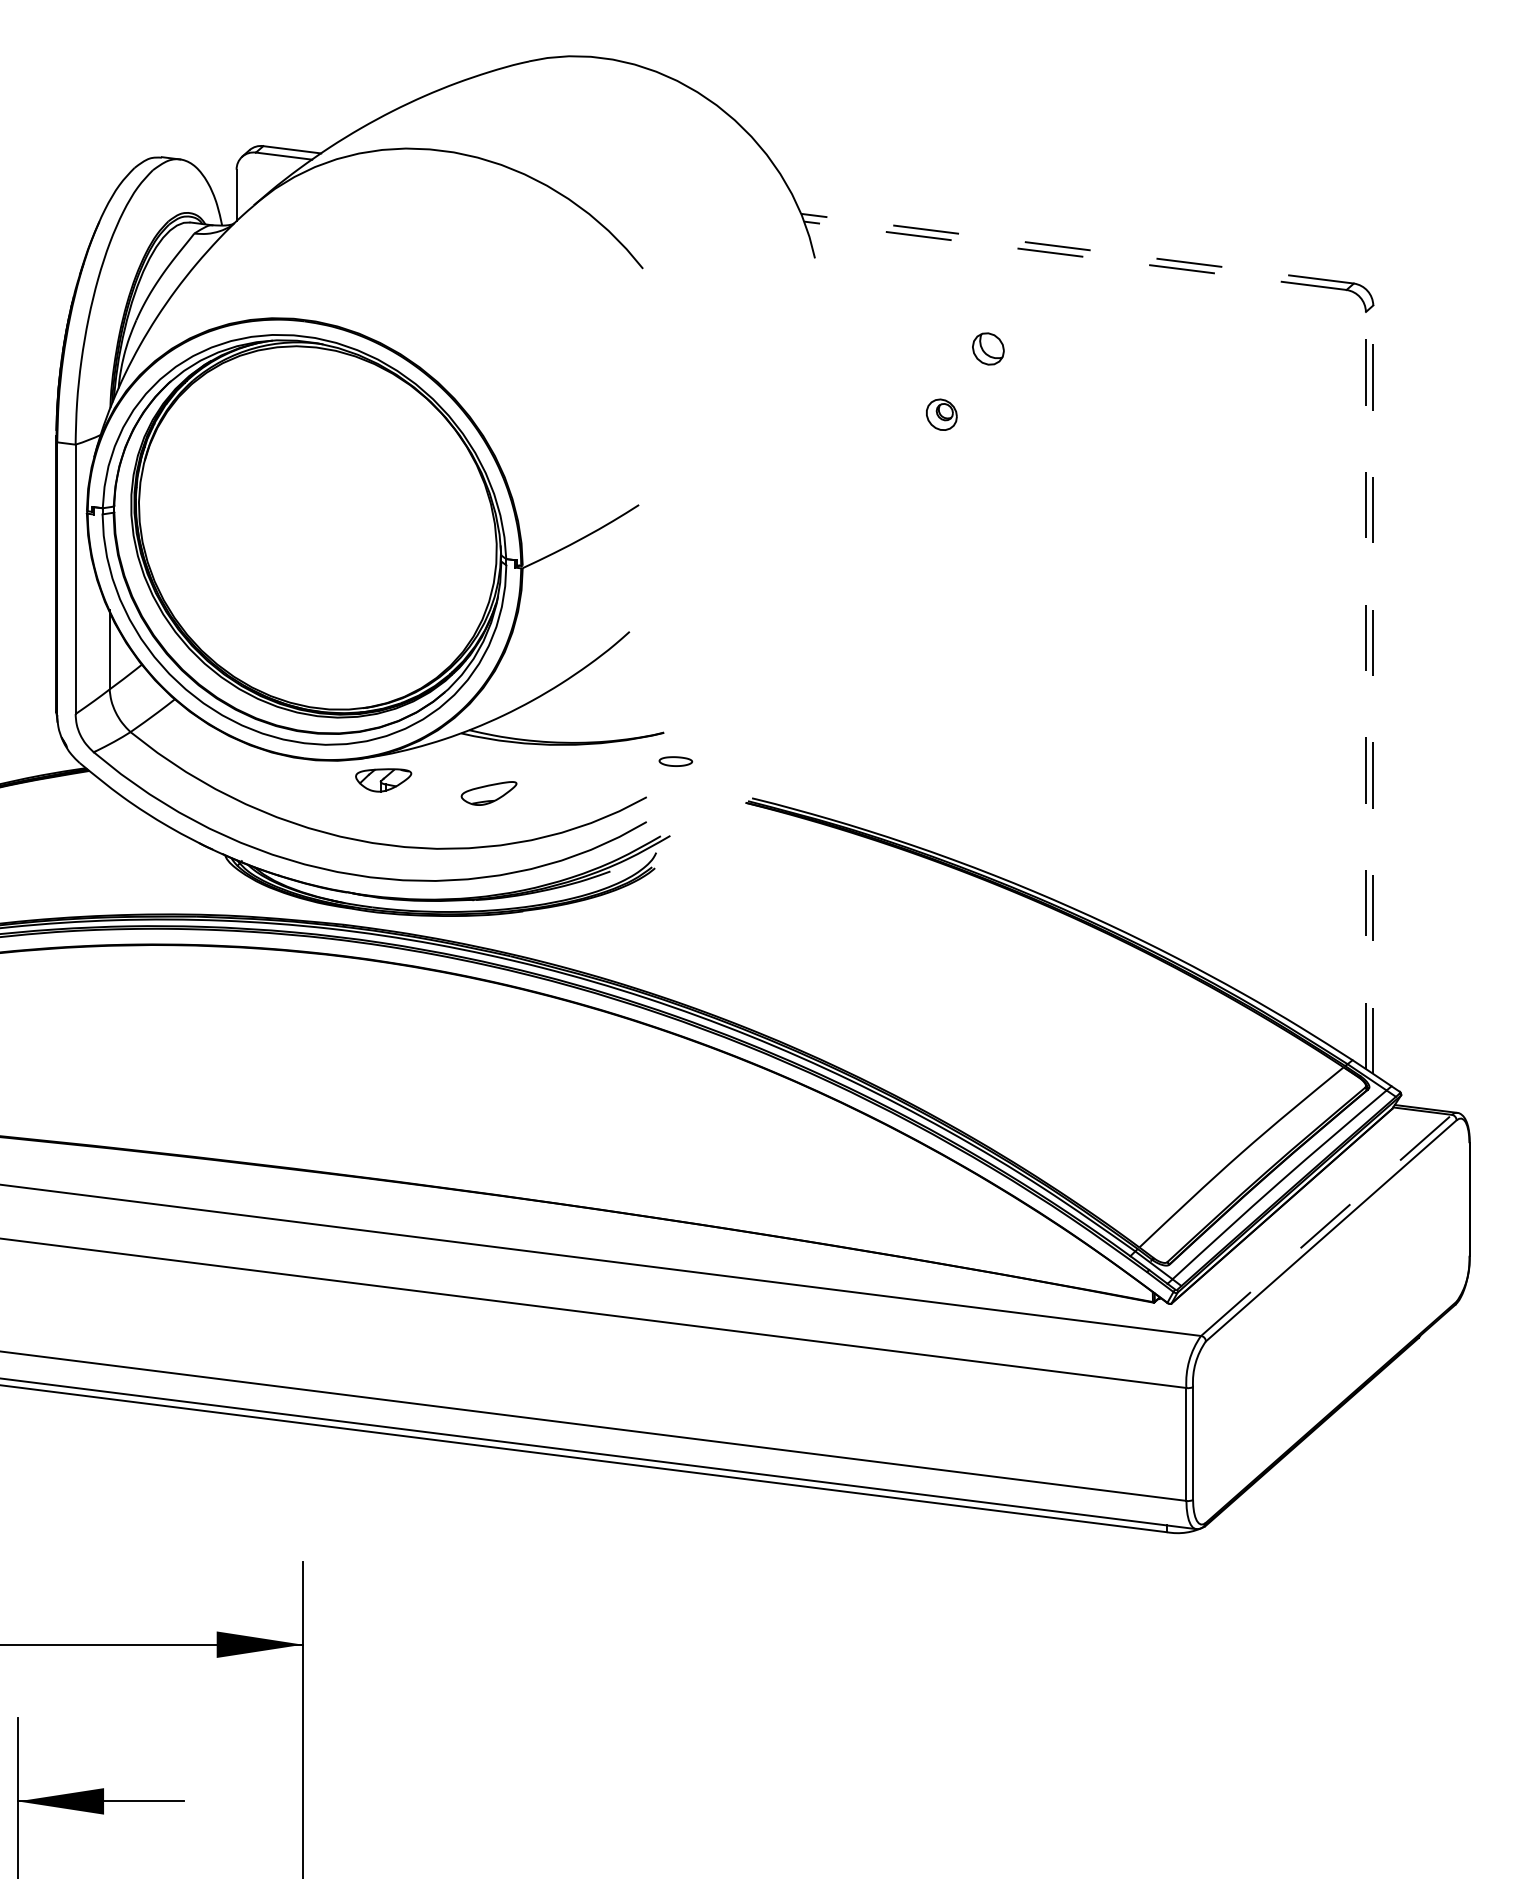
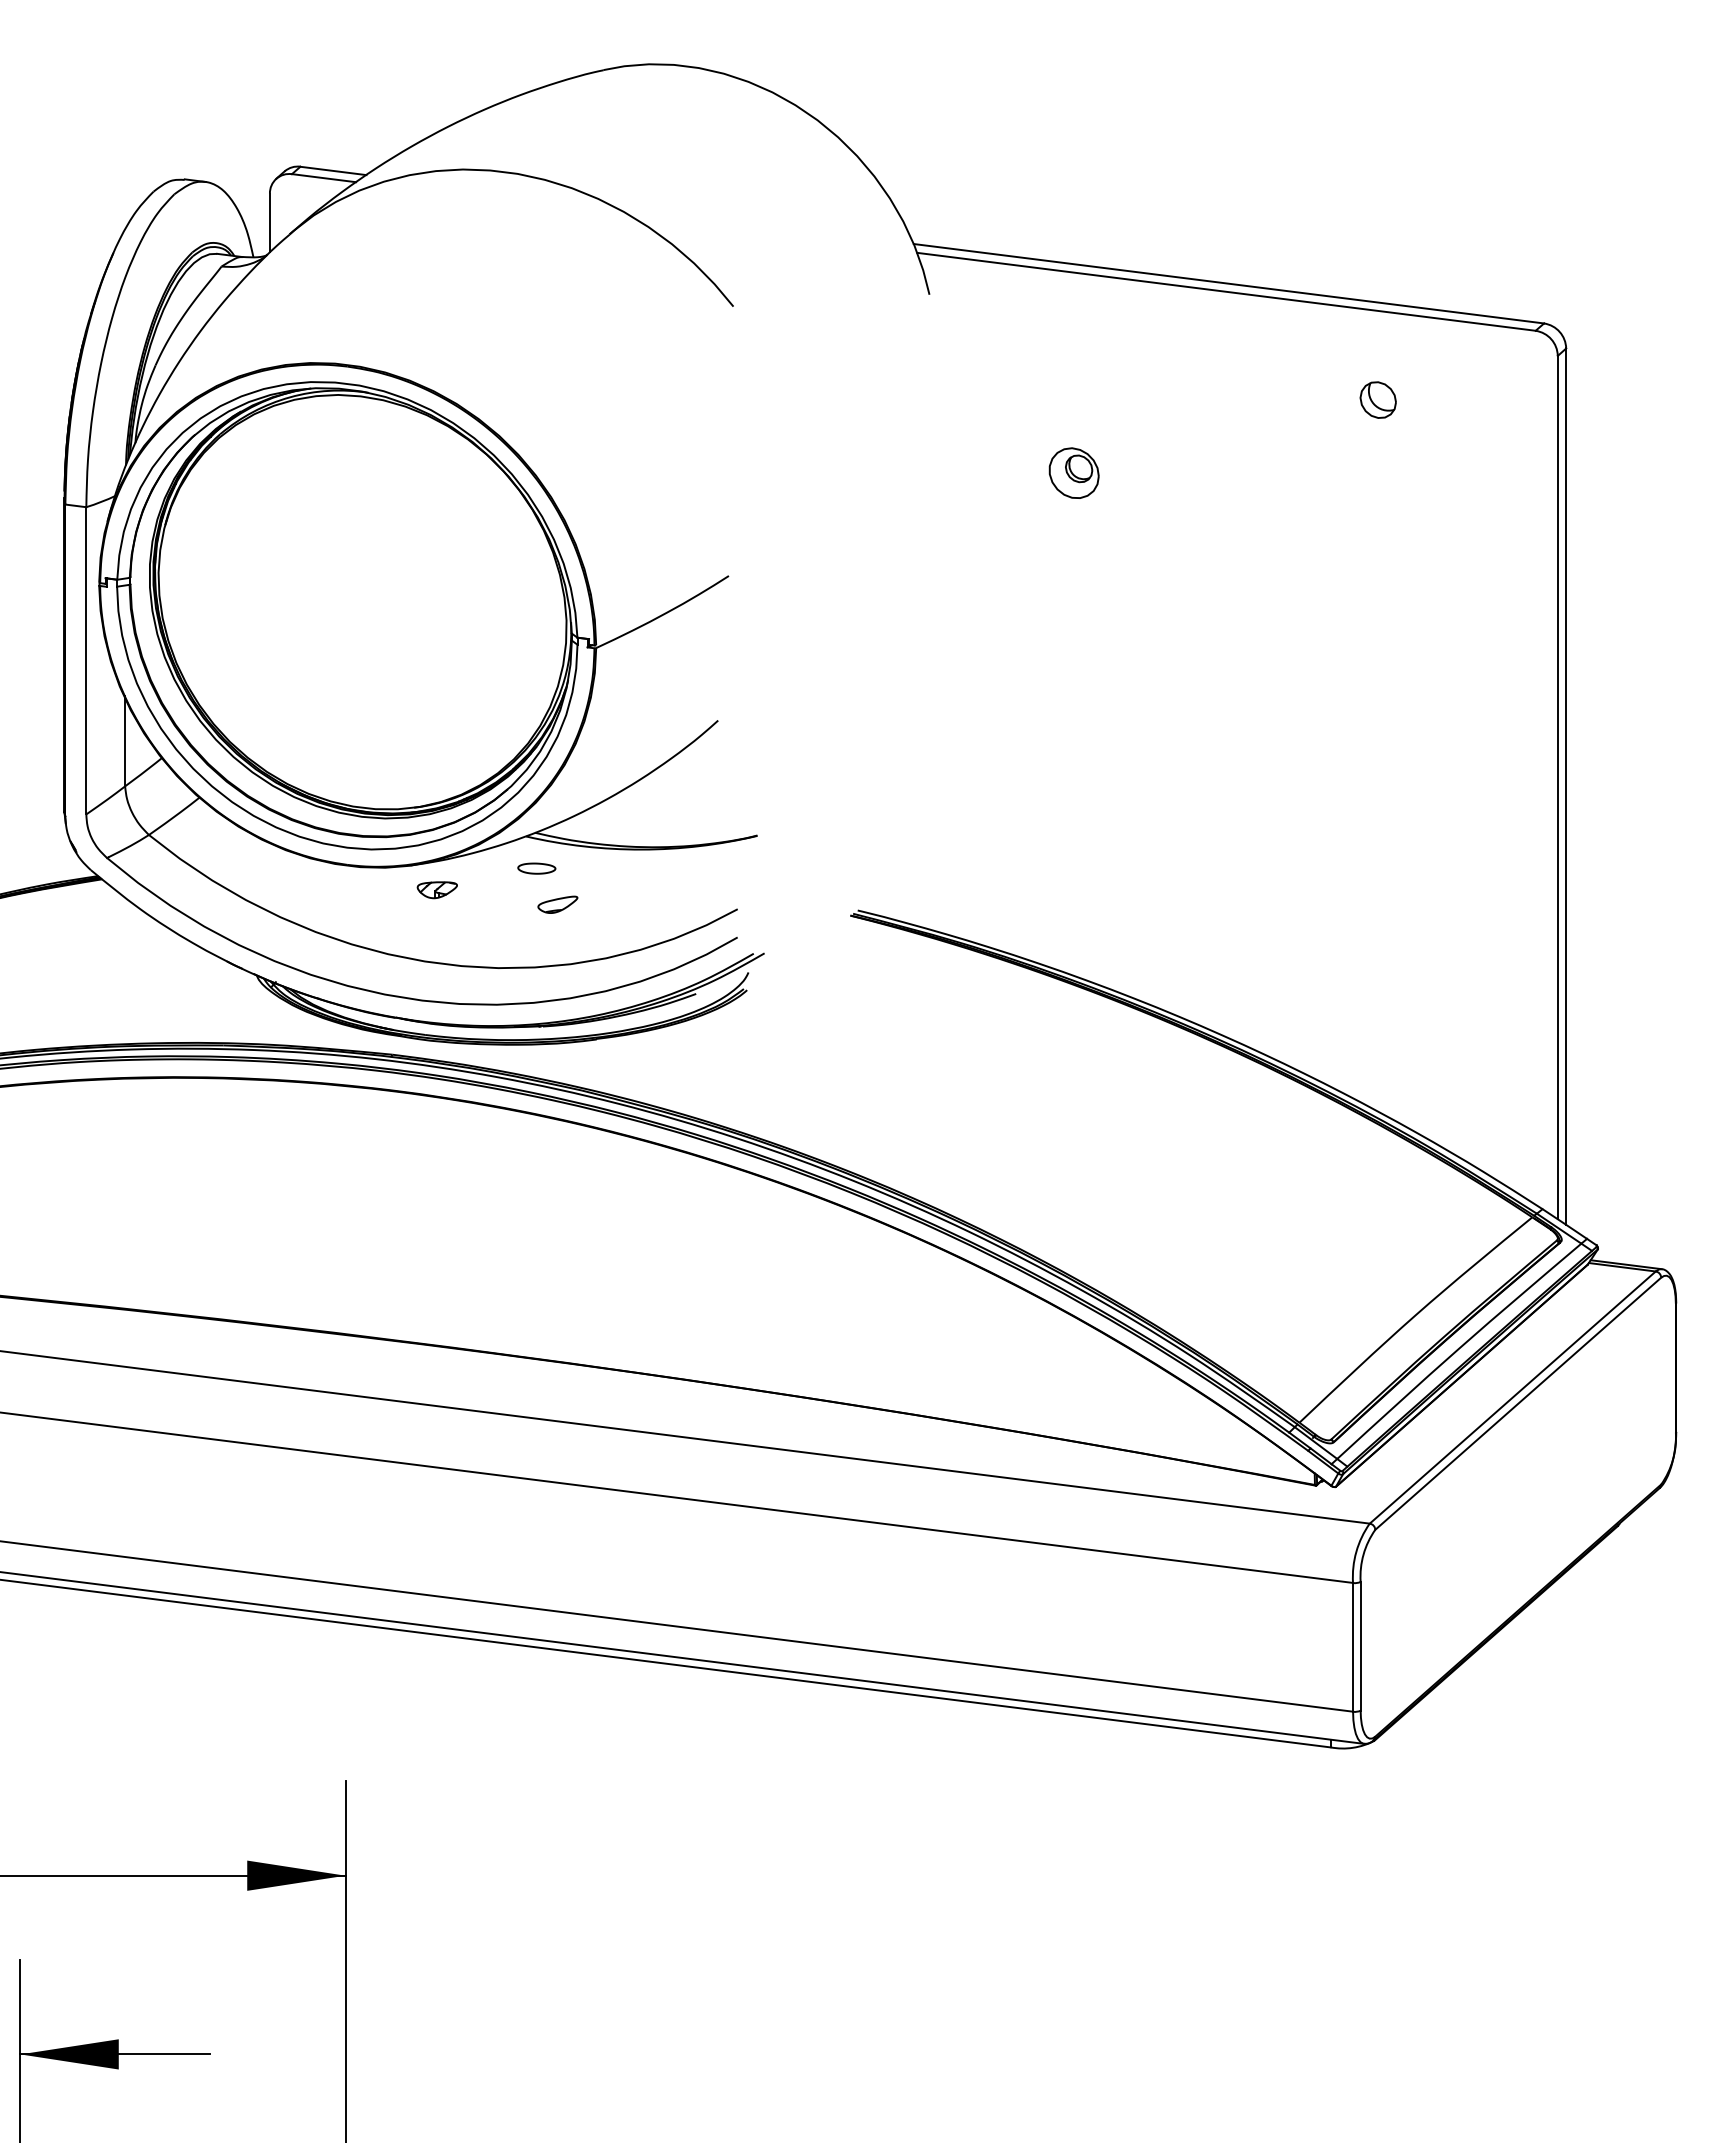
line: (1077, 248) -> (1228, 283), dashed -> solid
line: (1075, 255) -> (1226, 291), dashed -> solid
part: (987, 348) -> (1377, 399), moved
part: (941, 414) -> (1073, 472), size x1.43
line: (1373, 689) -> (1566, 786), dashed -> solid
line: (1365, 690) -> (1557, 787), dashed -> solid
part: (675, 761) -> (536, 868), moved
part: (382, 780) -> (436, 890), size x0.62
part: (488, 793) -> (557, 904), size x0.62
line: (1326, 1225) -> (1512, 1397), dashed -> solid

